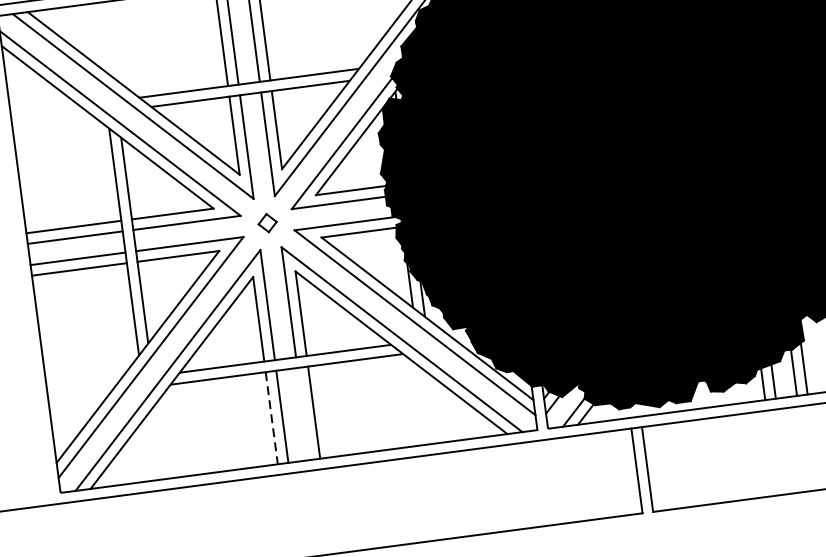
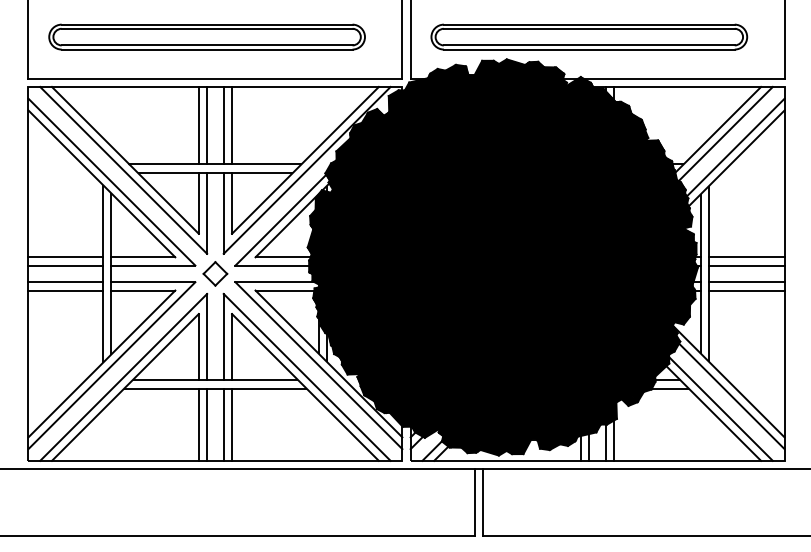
part: (267, 222) -> (215, 273), size x1.67
line: (303, 413) -> (223, 424), added
line: (271, 419) -> (198, 425), dashed -> solid

